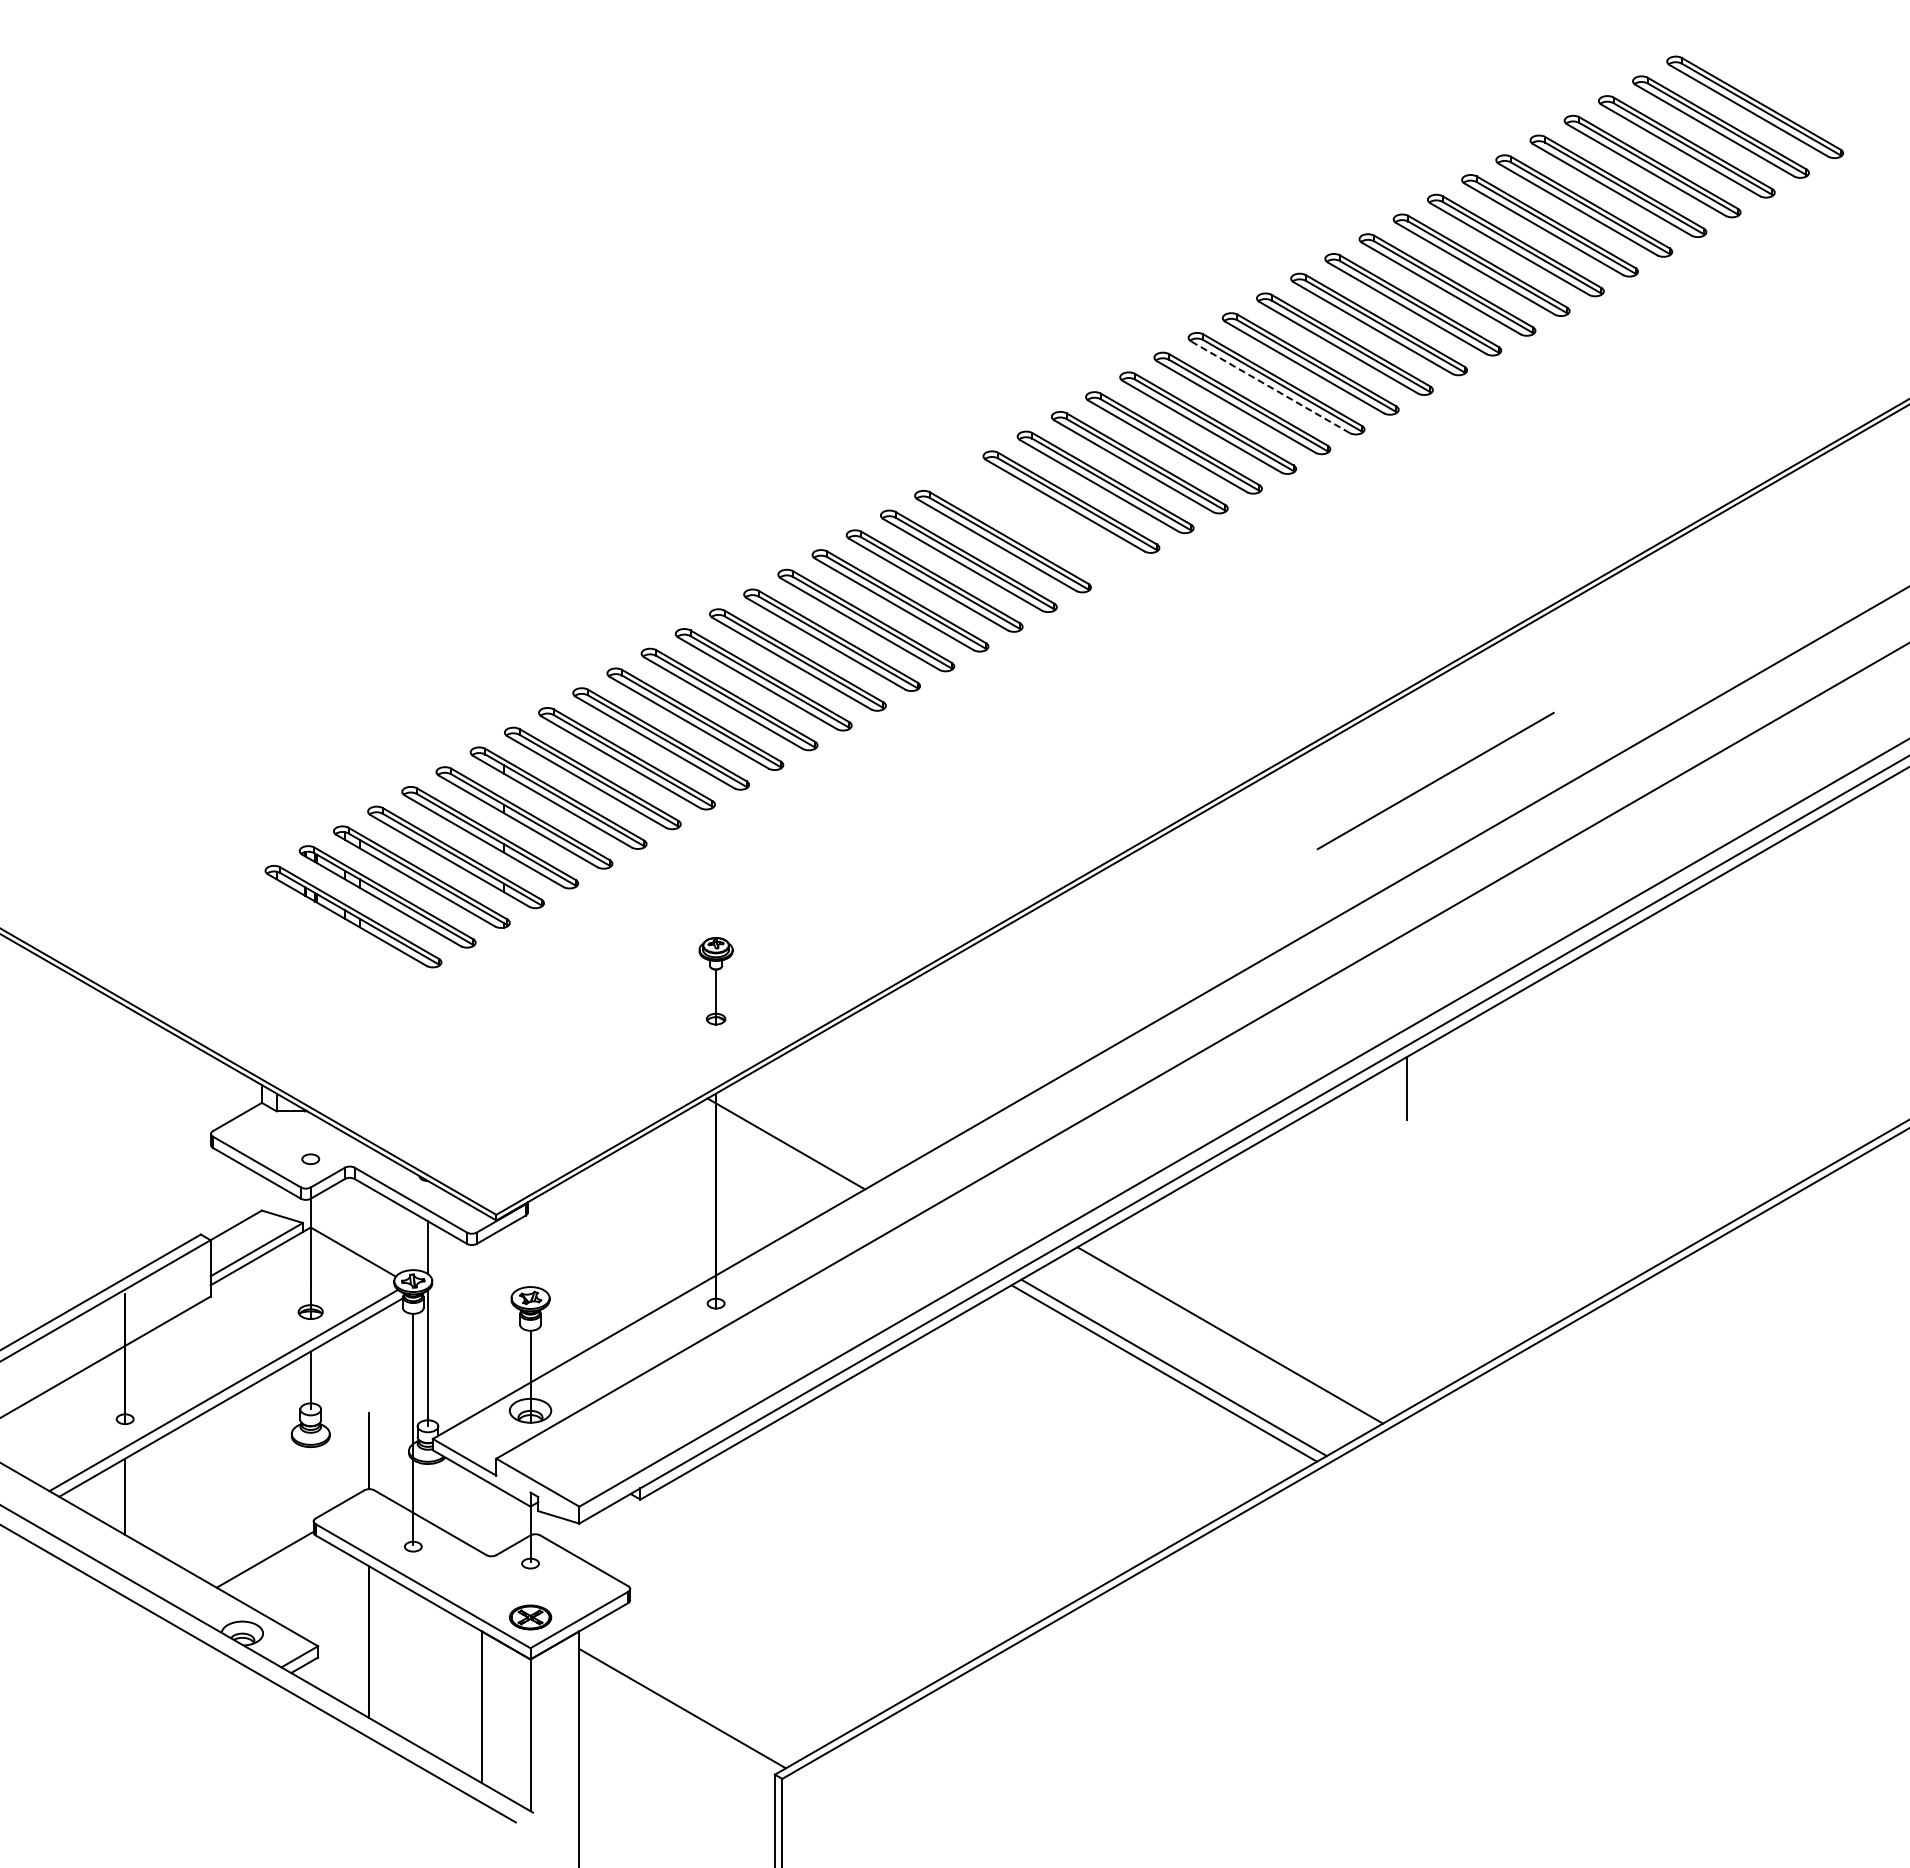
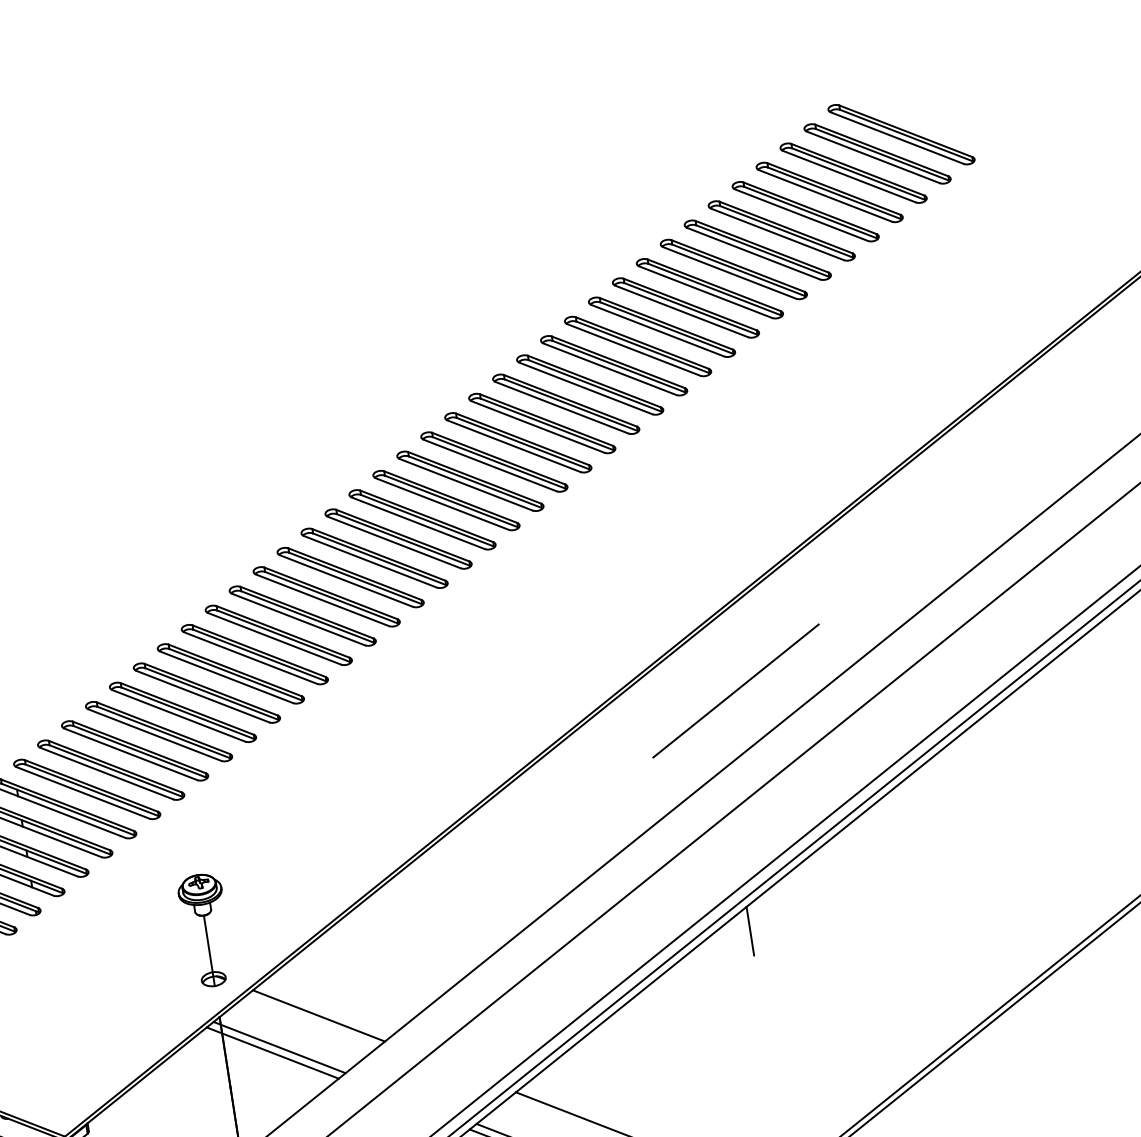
line: (1270, 387) -> (562, 407), dashed -> solid
part: (1036, 521) -> (397, 538), added
part: (715, 981) -> (205, 931), size x1.67
line: (842, 1111) -> (318, 1015), added
line: (776, 1149) -> (272, 1052), added

